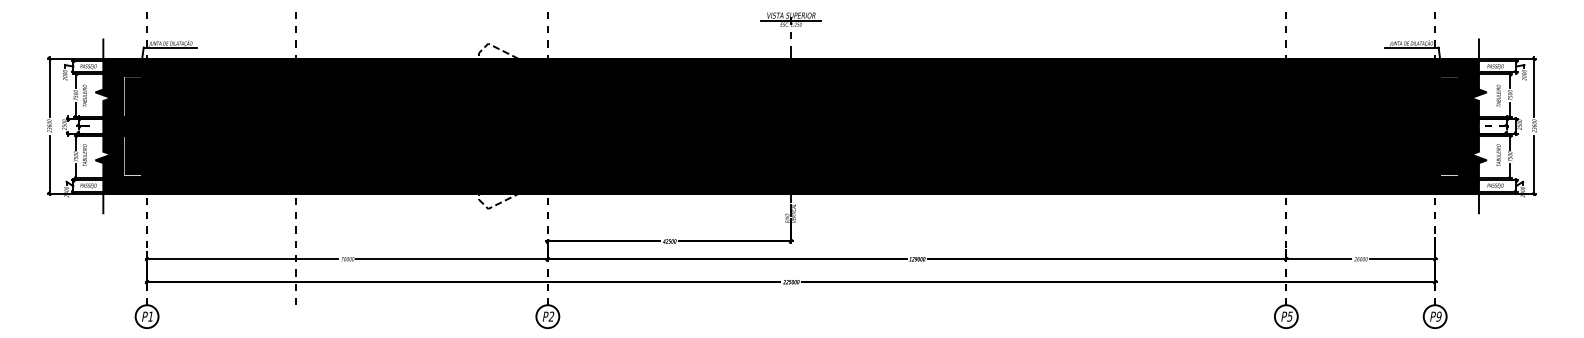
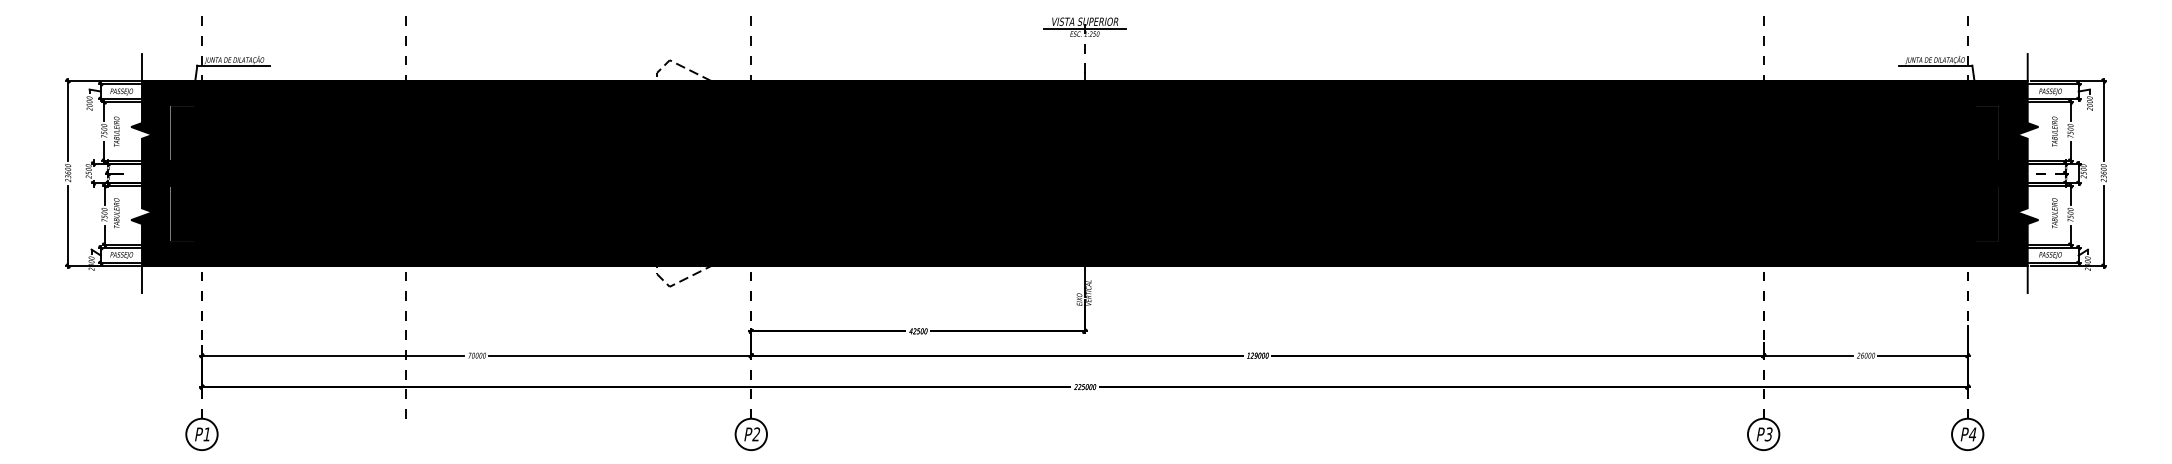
text: (1290, 315) -> (1769, 433), P5 -> P3
text: (1438, 316) -> (1972, 434), P9 -> P4

